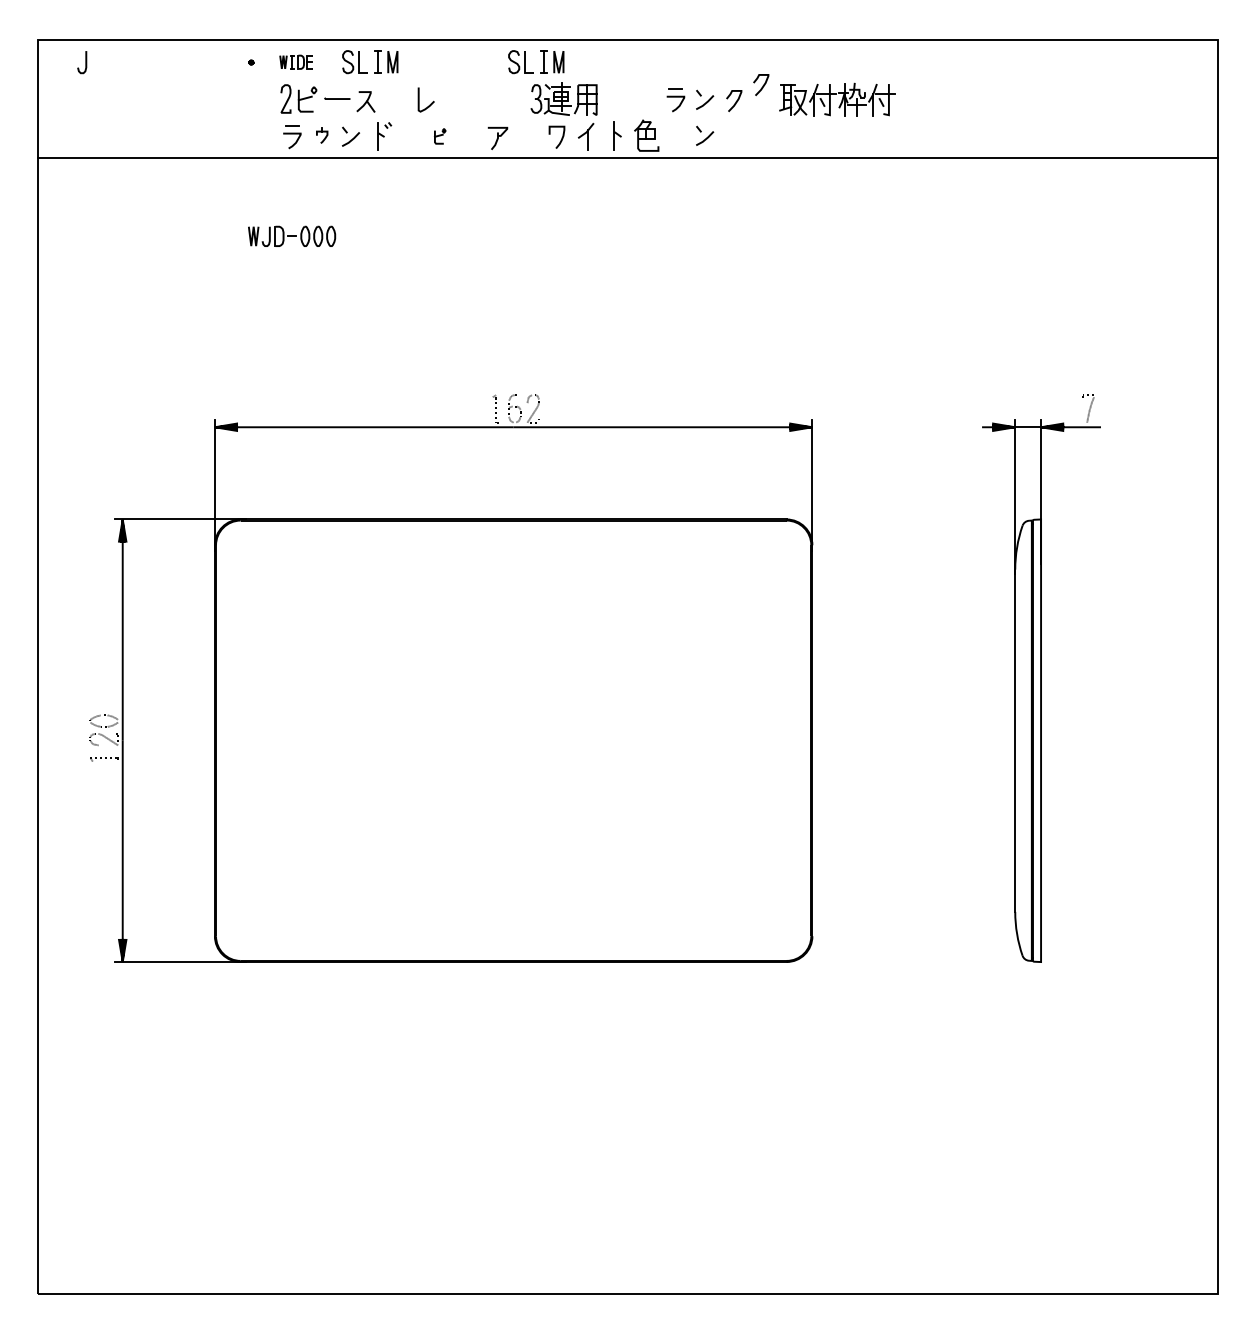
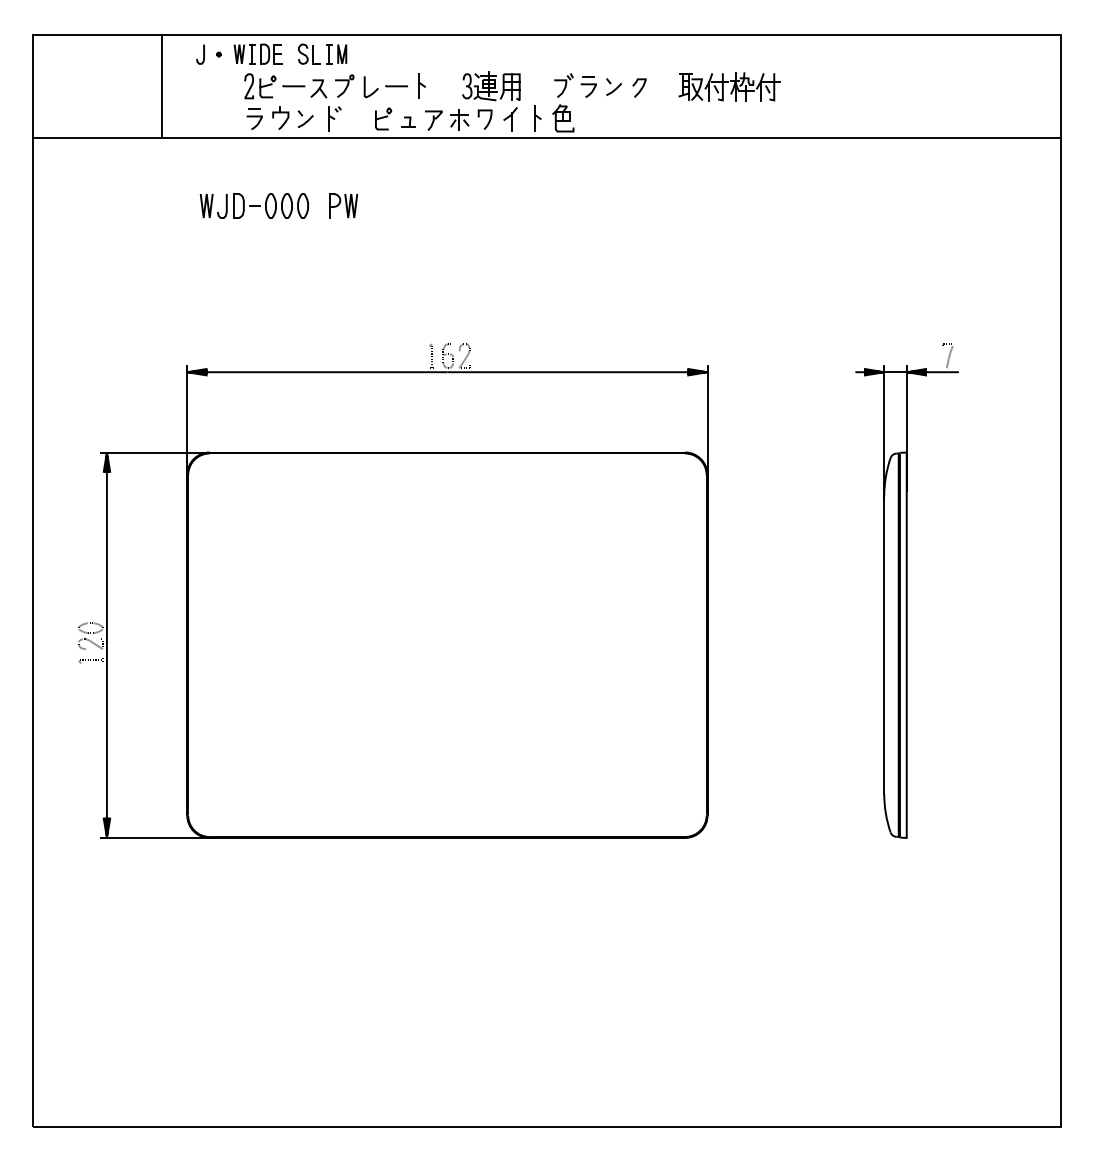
curve: (85, 62) -> (203, 54), moved
part: (296, 62) -> (258, 54), size x1.67
part: (543, 62) -> (473, 54), removed
curve: (762, 85) -> (664, 74), removed
part: (395, 98) -> (344, 85), added
line: (455, 98) -> (396, 85), added
part: (484, 98) -> (422, 85), added
part: (647, 98) -> (563, 85), added
line: (185, 99) -> (161, 86), added
part: (321, 135) -> (280, 118), size x1.67
part: (705, 135) -> (614, 118), removed
part: (439, 136) -> (382, 118), size x1.67
part: (527, 137) -> (459, 119), added
part: (468, 139) -> (408, 121), added
part: (394, 235) -> (343, 205), added
part: (291, 236) -> (253, 206), size x1.43

